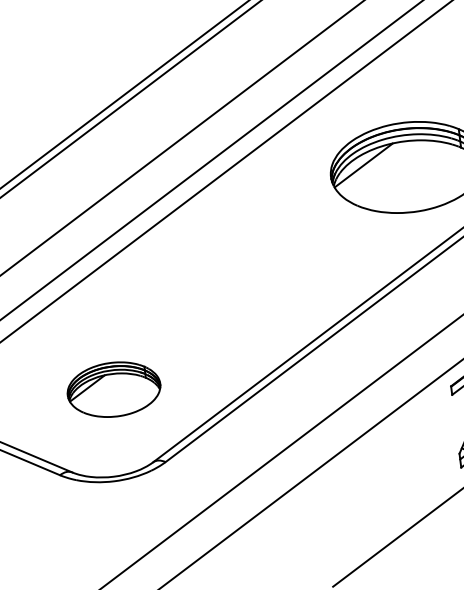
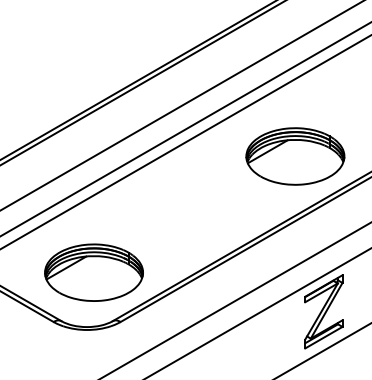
part: (113, 389) -> (93, 272), size x1.67

